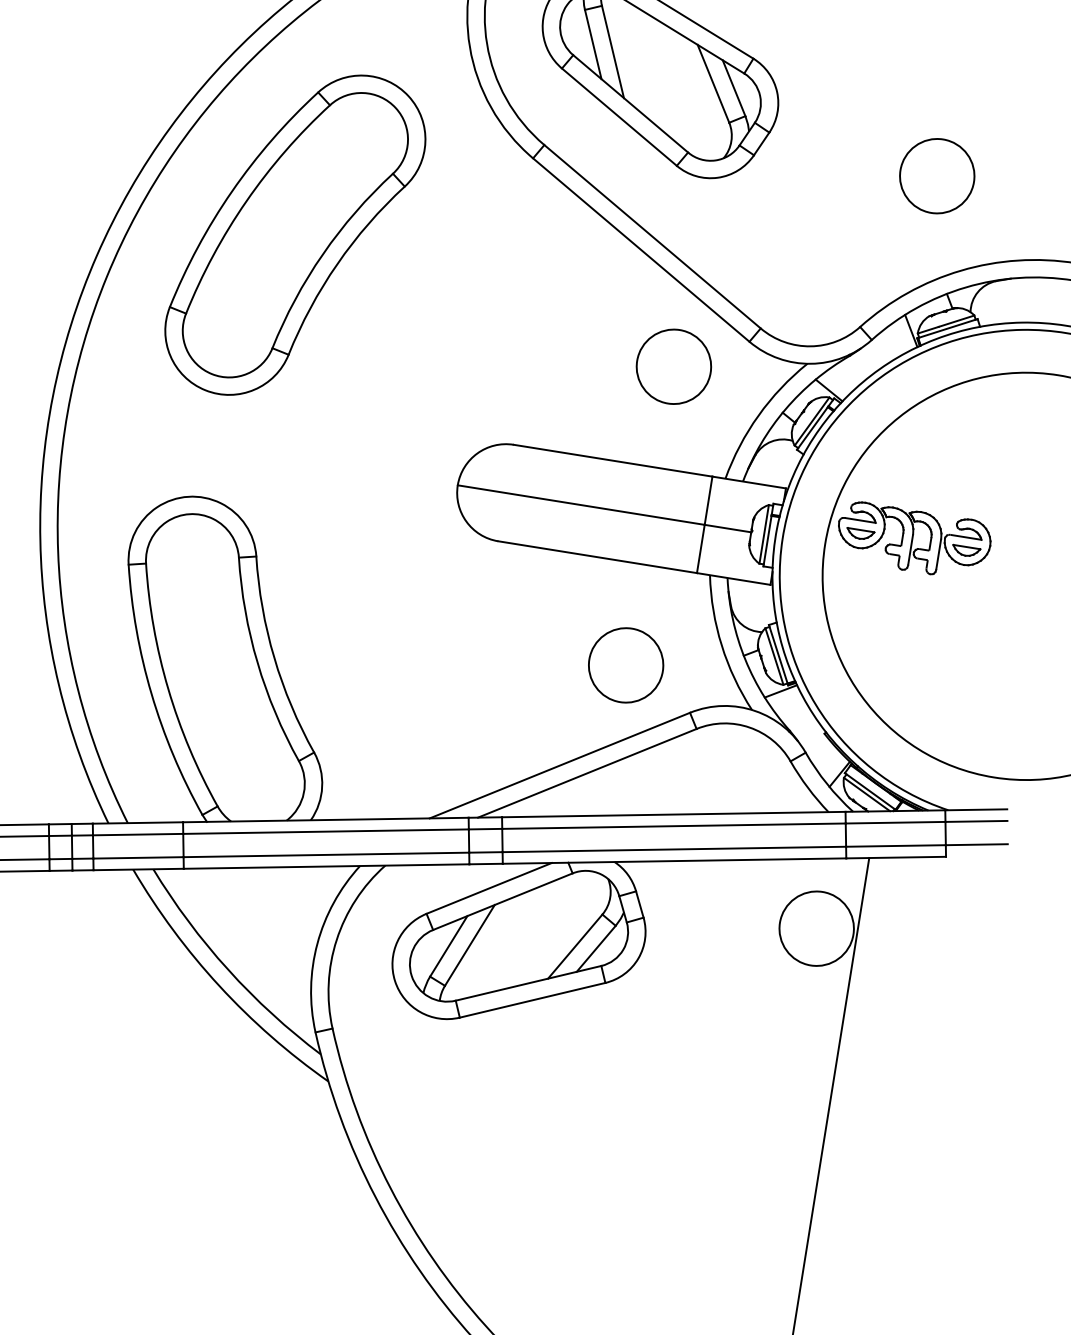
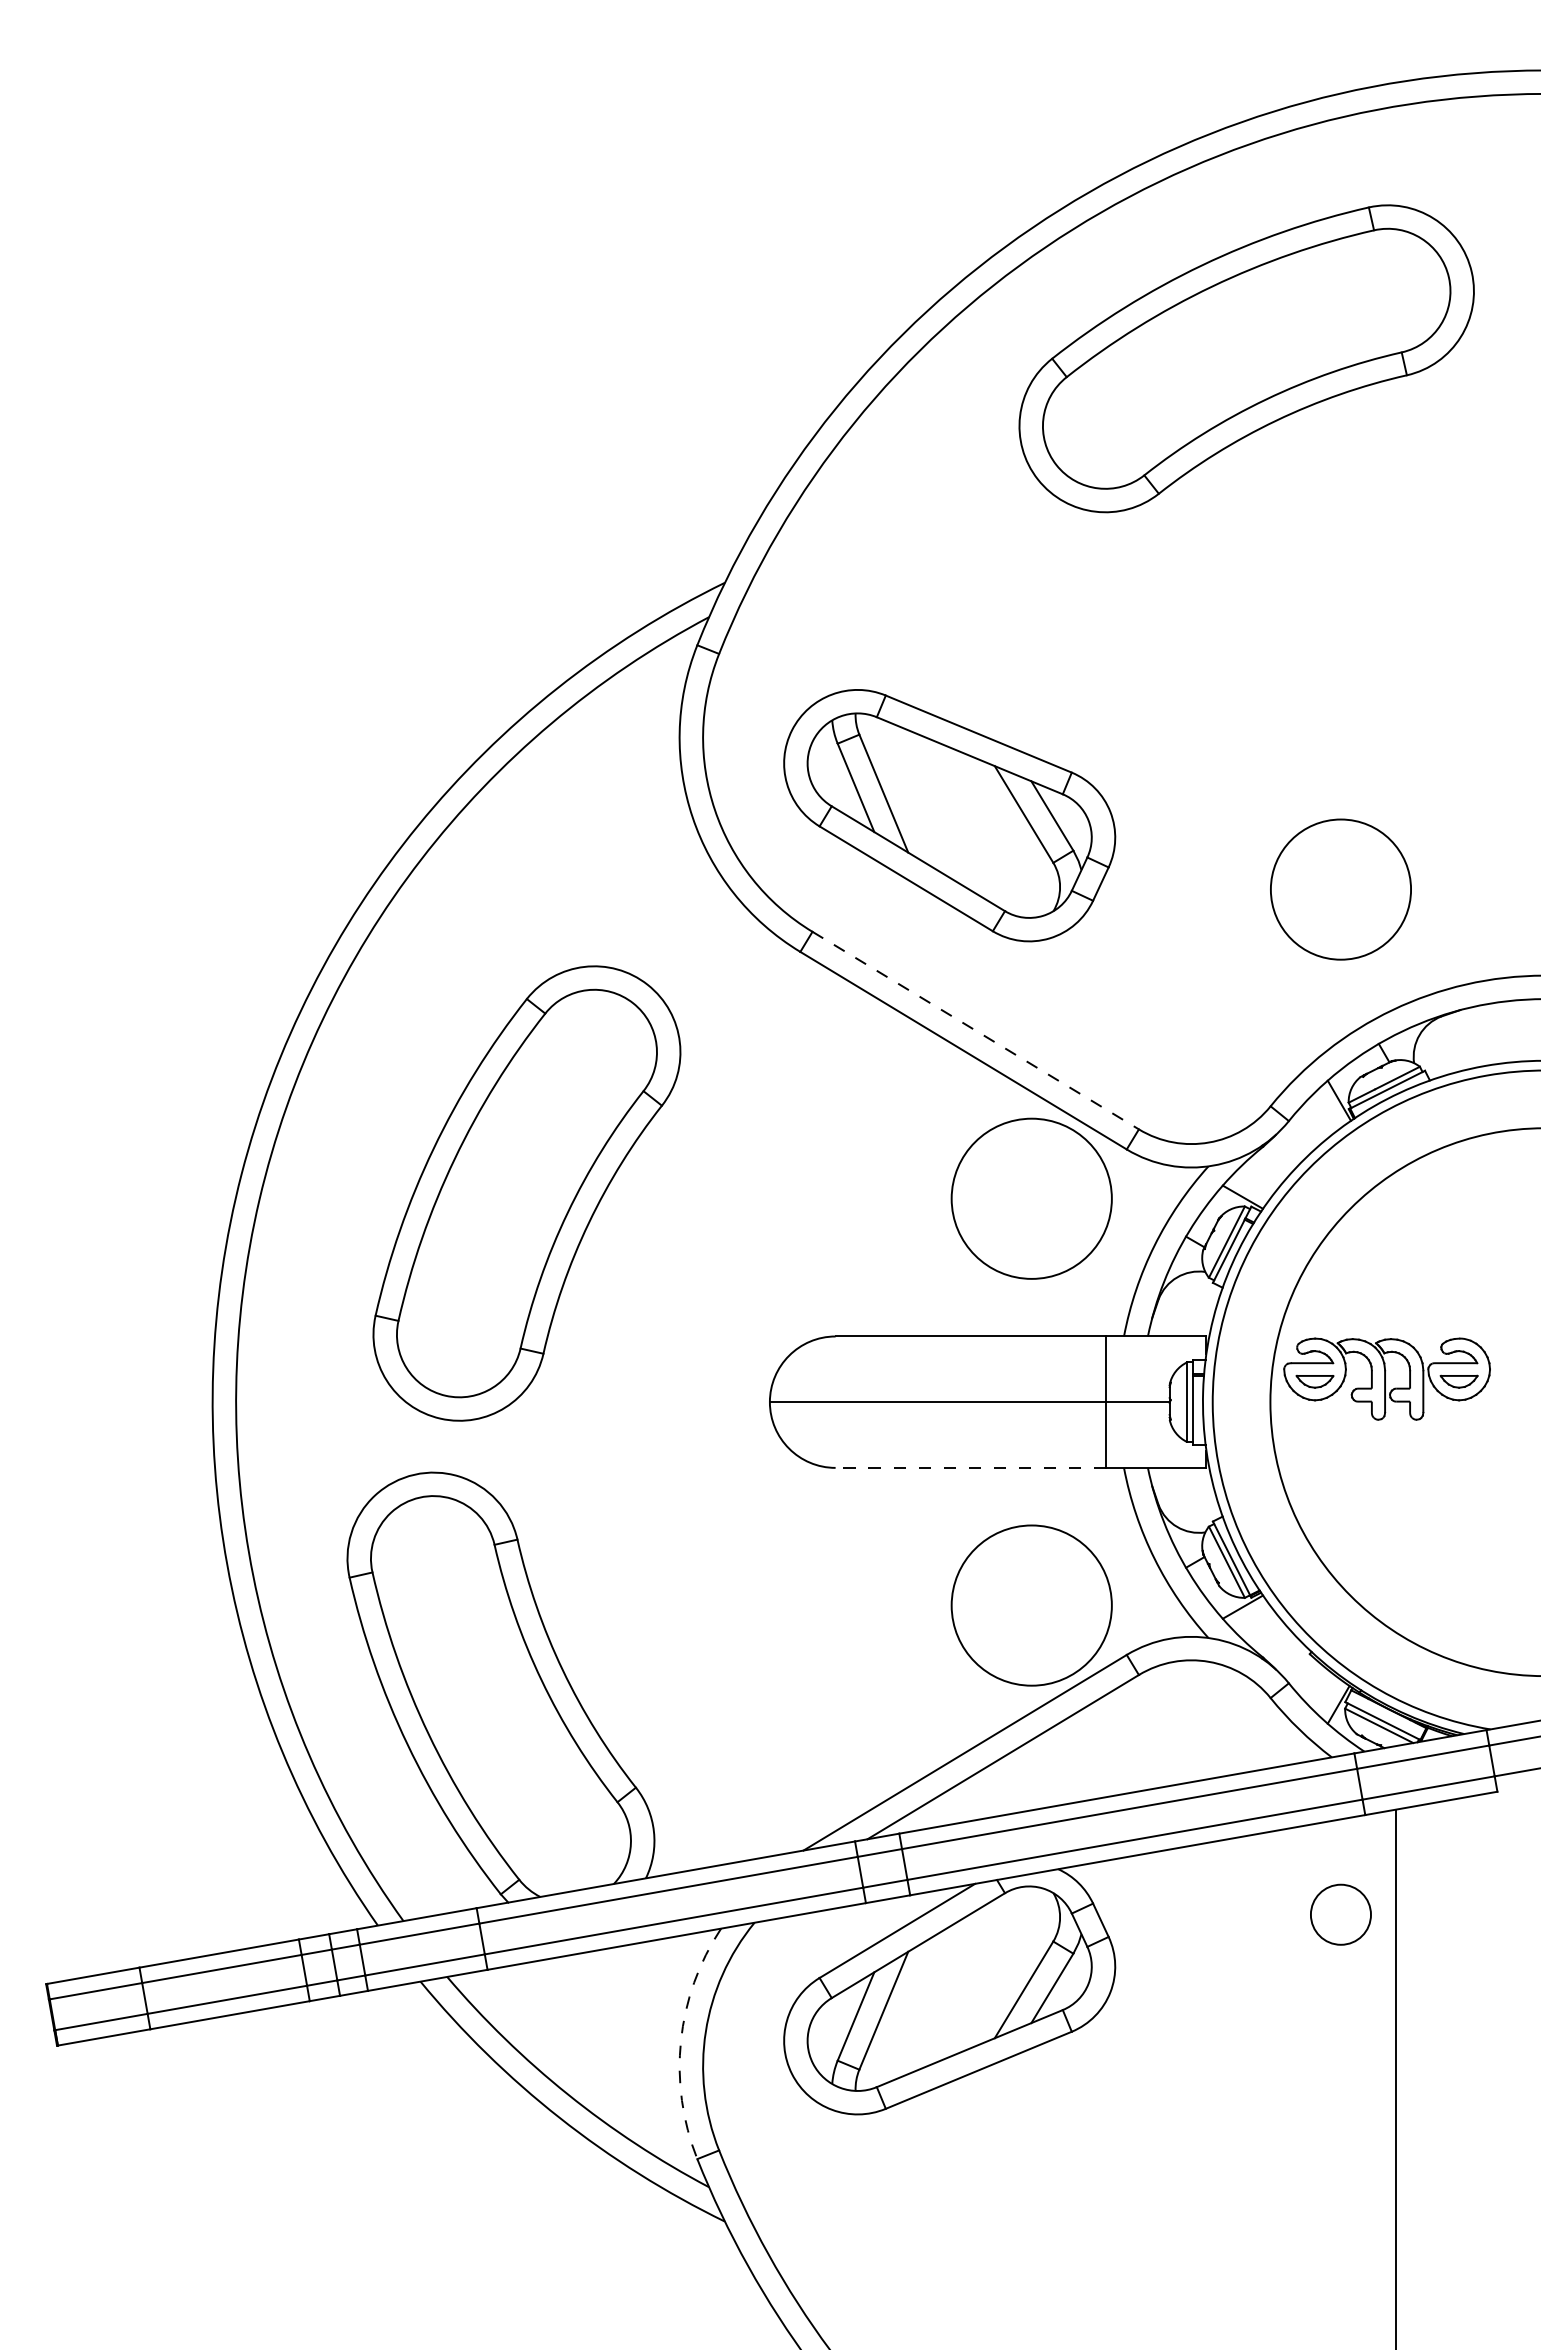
circle: (936, 176) -> (1340, 889), size x1.4
part: (295, 235) -> (526, 1193), moved
line: (652, 236) -> (975, 1030), solid -> dashed
circle: (673, 366) -> (1031, 1198), size x1.6
line: (597, 556) -> (970, 1467), solid -> dashed
circle: (625, 665) -> (1031, 1605), size x1.6
circle: (816, 928) -> (1340, 1914), size x0.6
arc: (317, 943) -> (680, 2040), solid -> dashed

